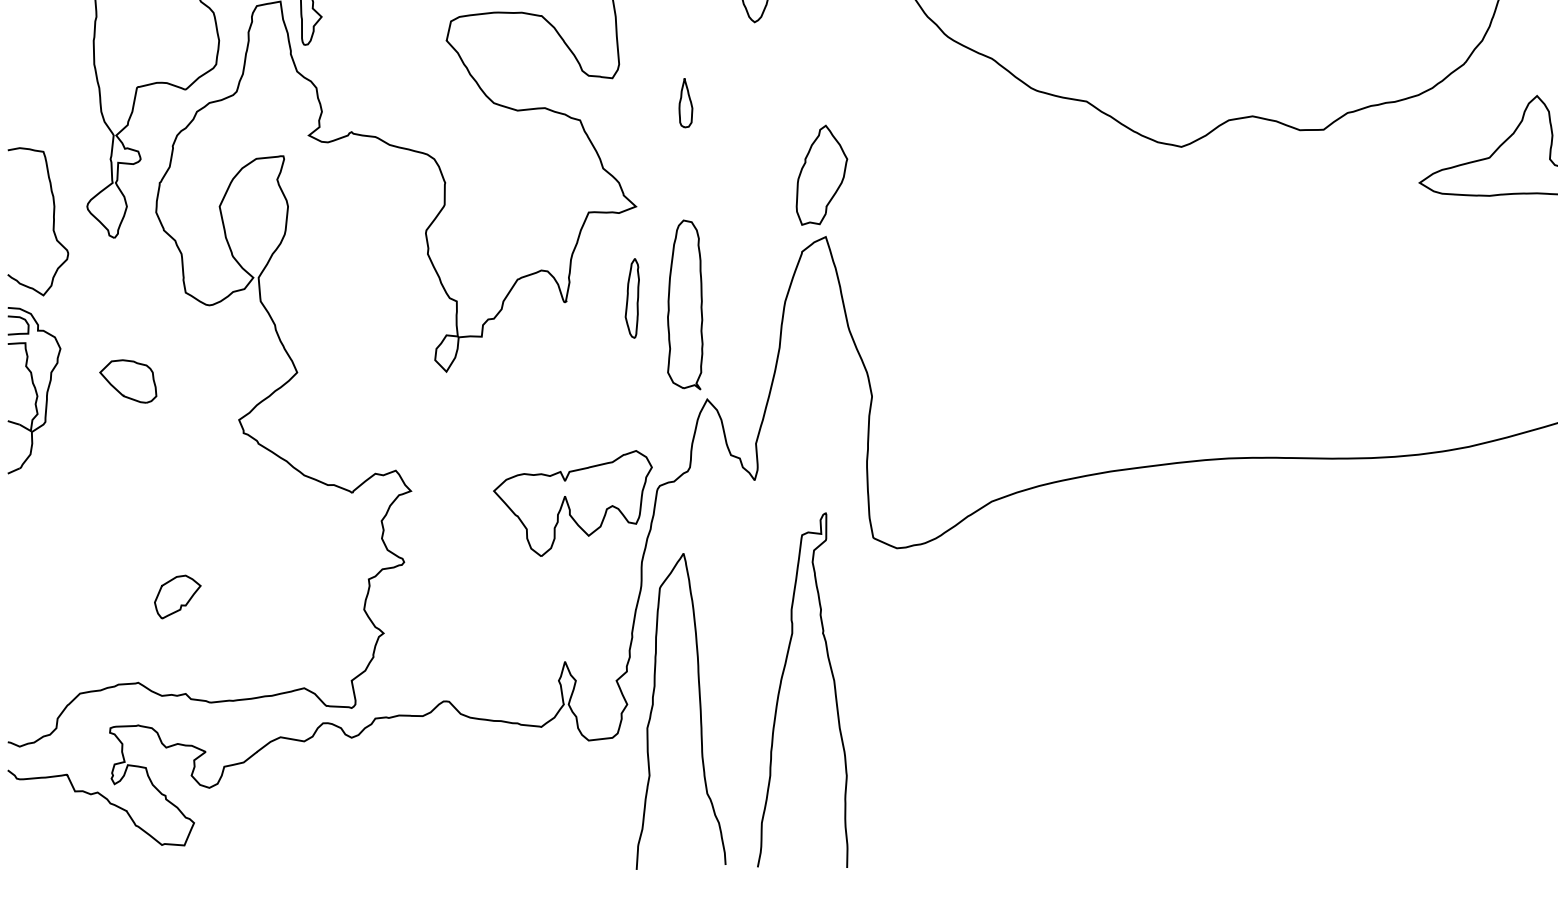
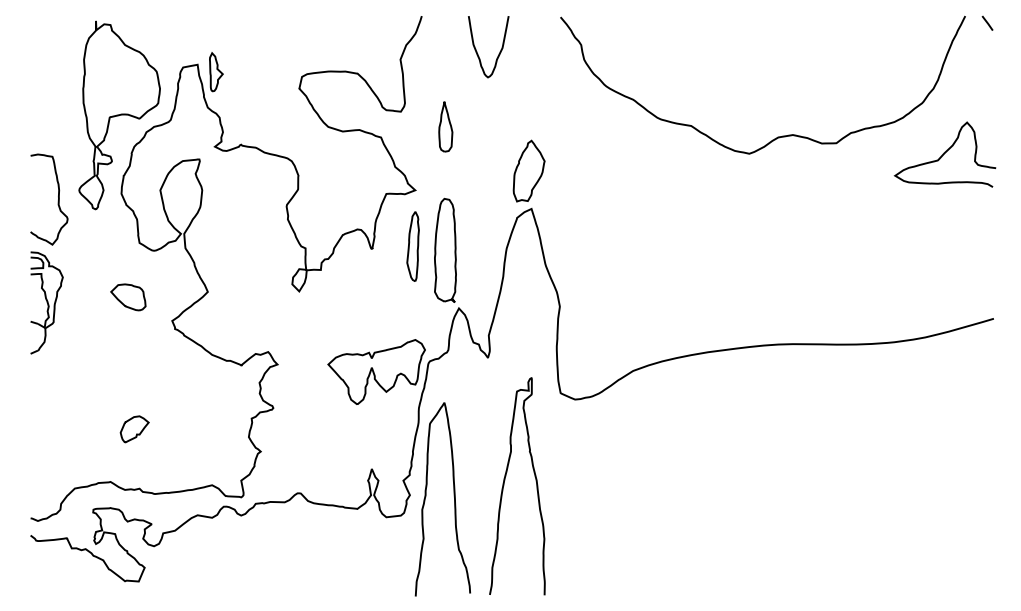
part: (685, 102) -> (445, 126), size x1.67
part: (631, 298) -> (412, 246), size x1.43
part: (128, 381) -> (128, 297), moved

